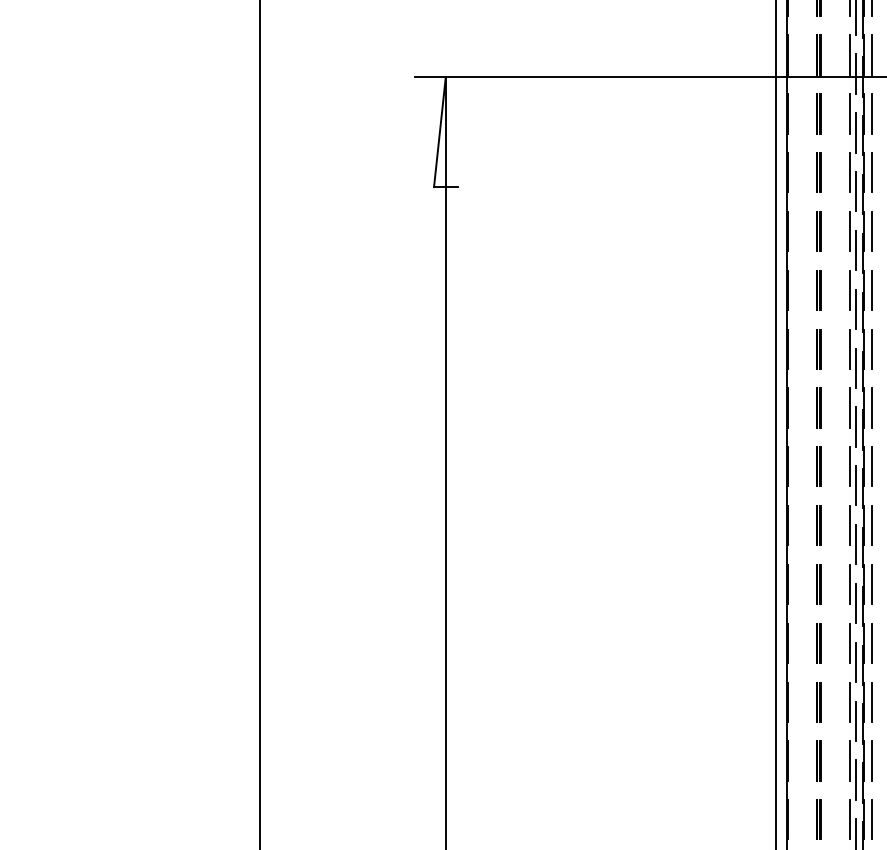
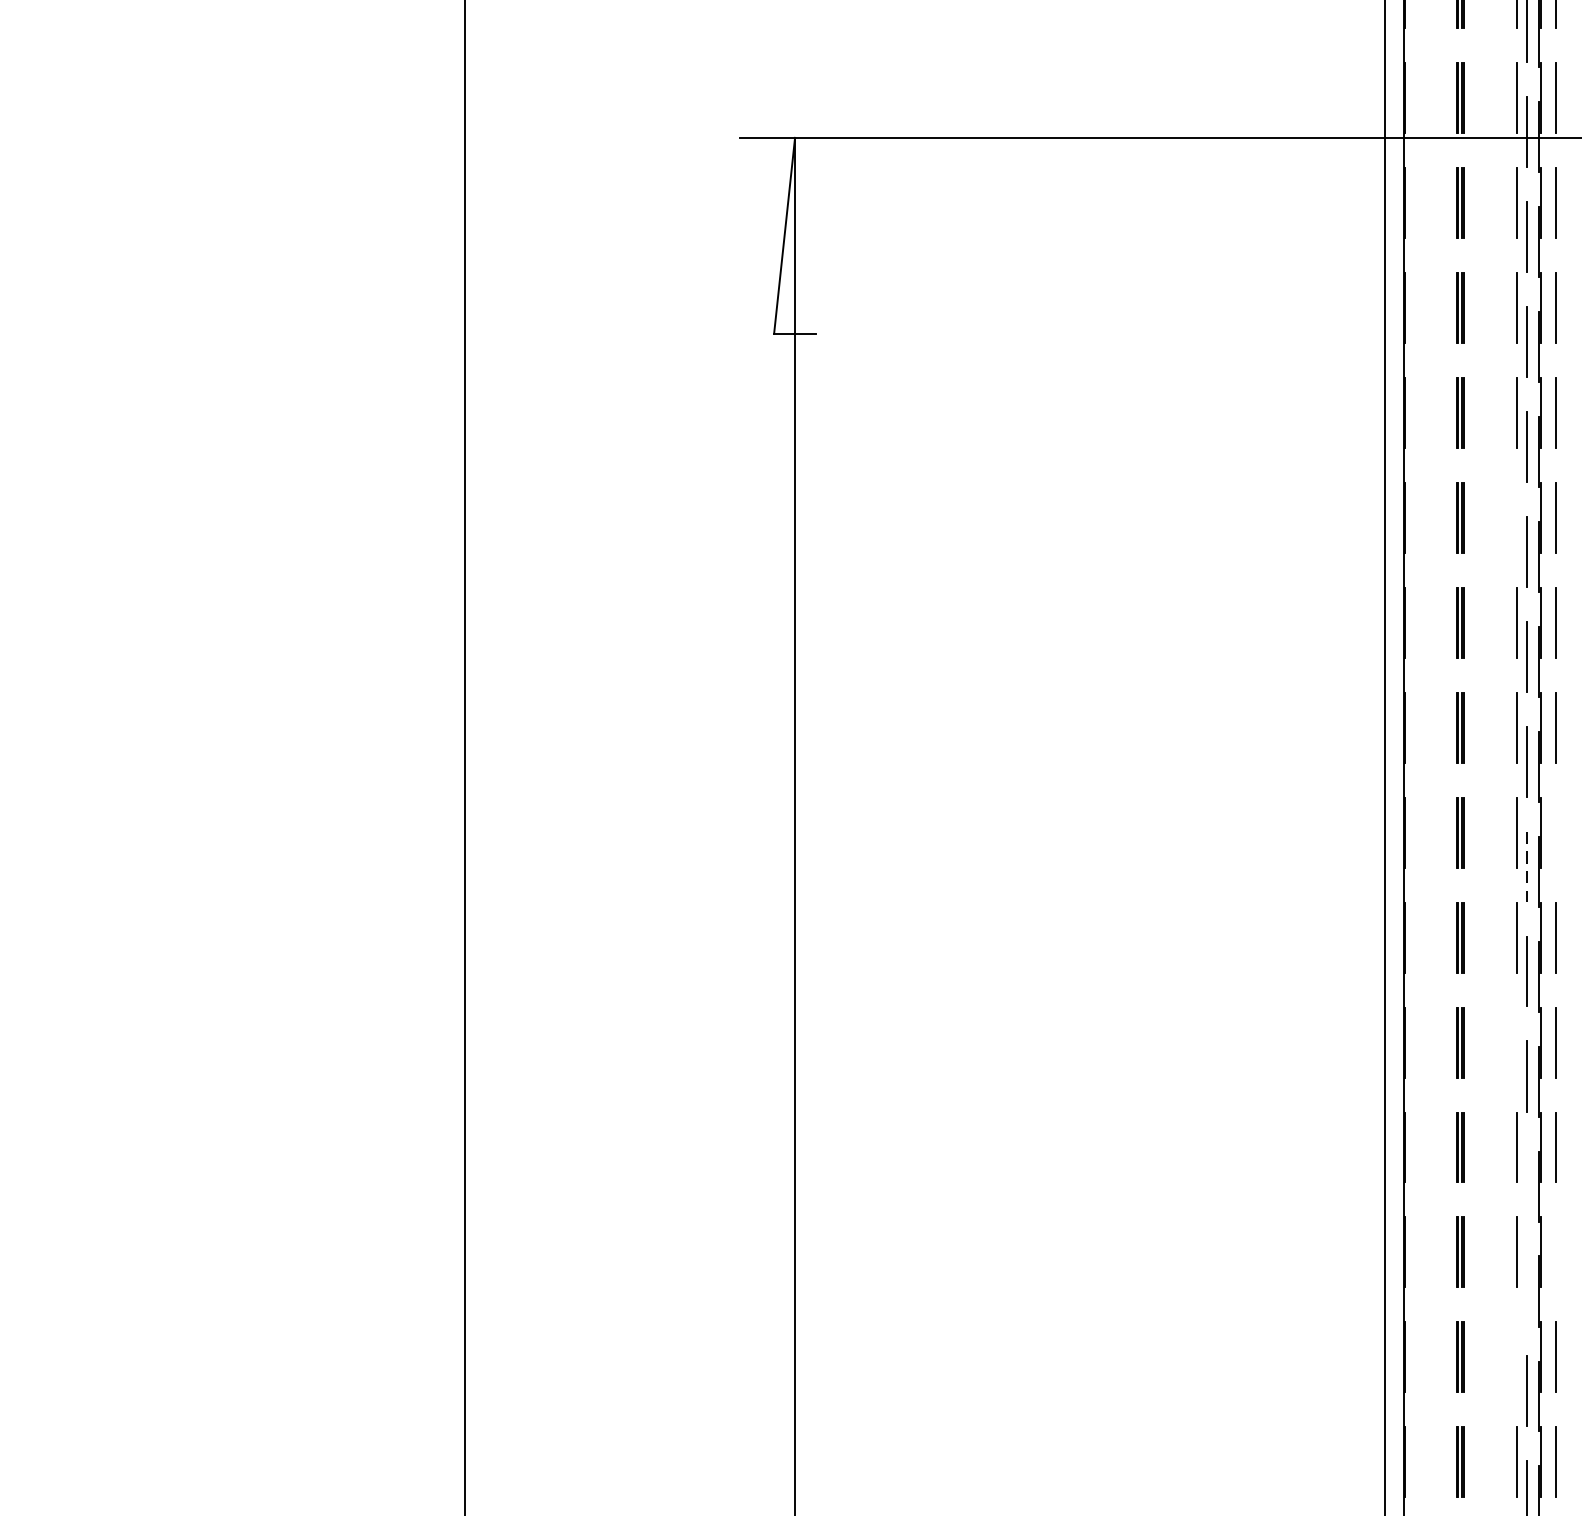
line: (850, 290) -> (1516, 518), removed
line: (872, 466) -> (1556, 832), removed
line: (856, 485) -> (1527, 865), solid -> dashed
line: (850, 584) -> (1516, 1042), removed
line: (856, 661) -> (1527, 1179), removed
line: (872, 701) -> (1556, 1251), removed
line: (856, 720) -> (1527, 1285), removed
line: (850, 760) -> (1516, 1356), removed

